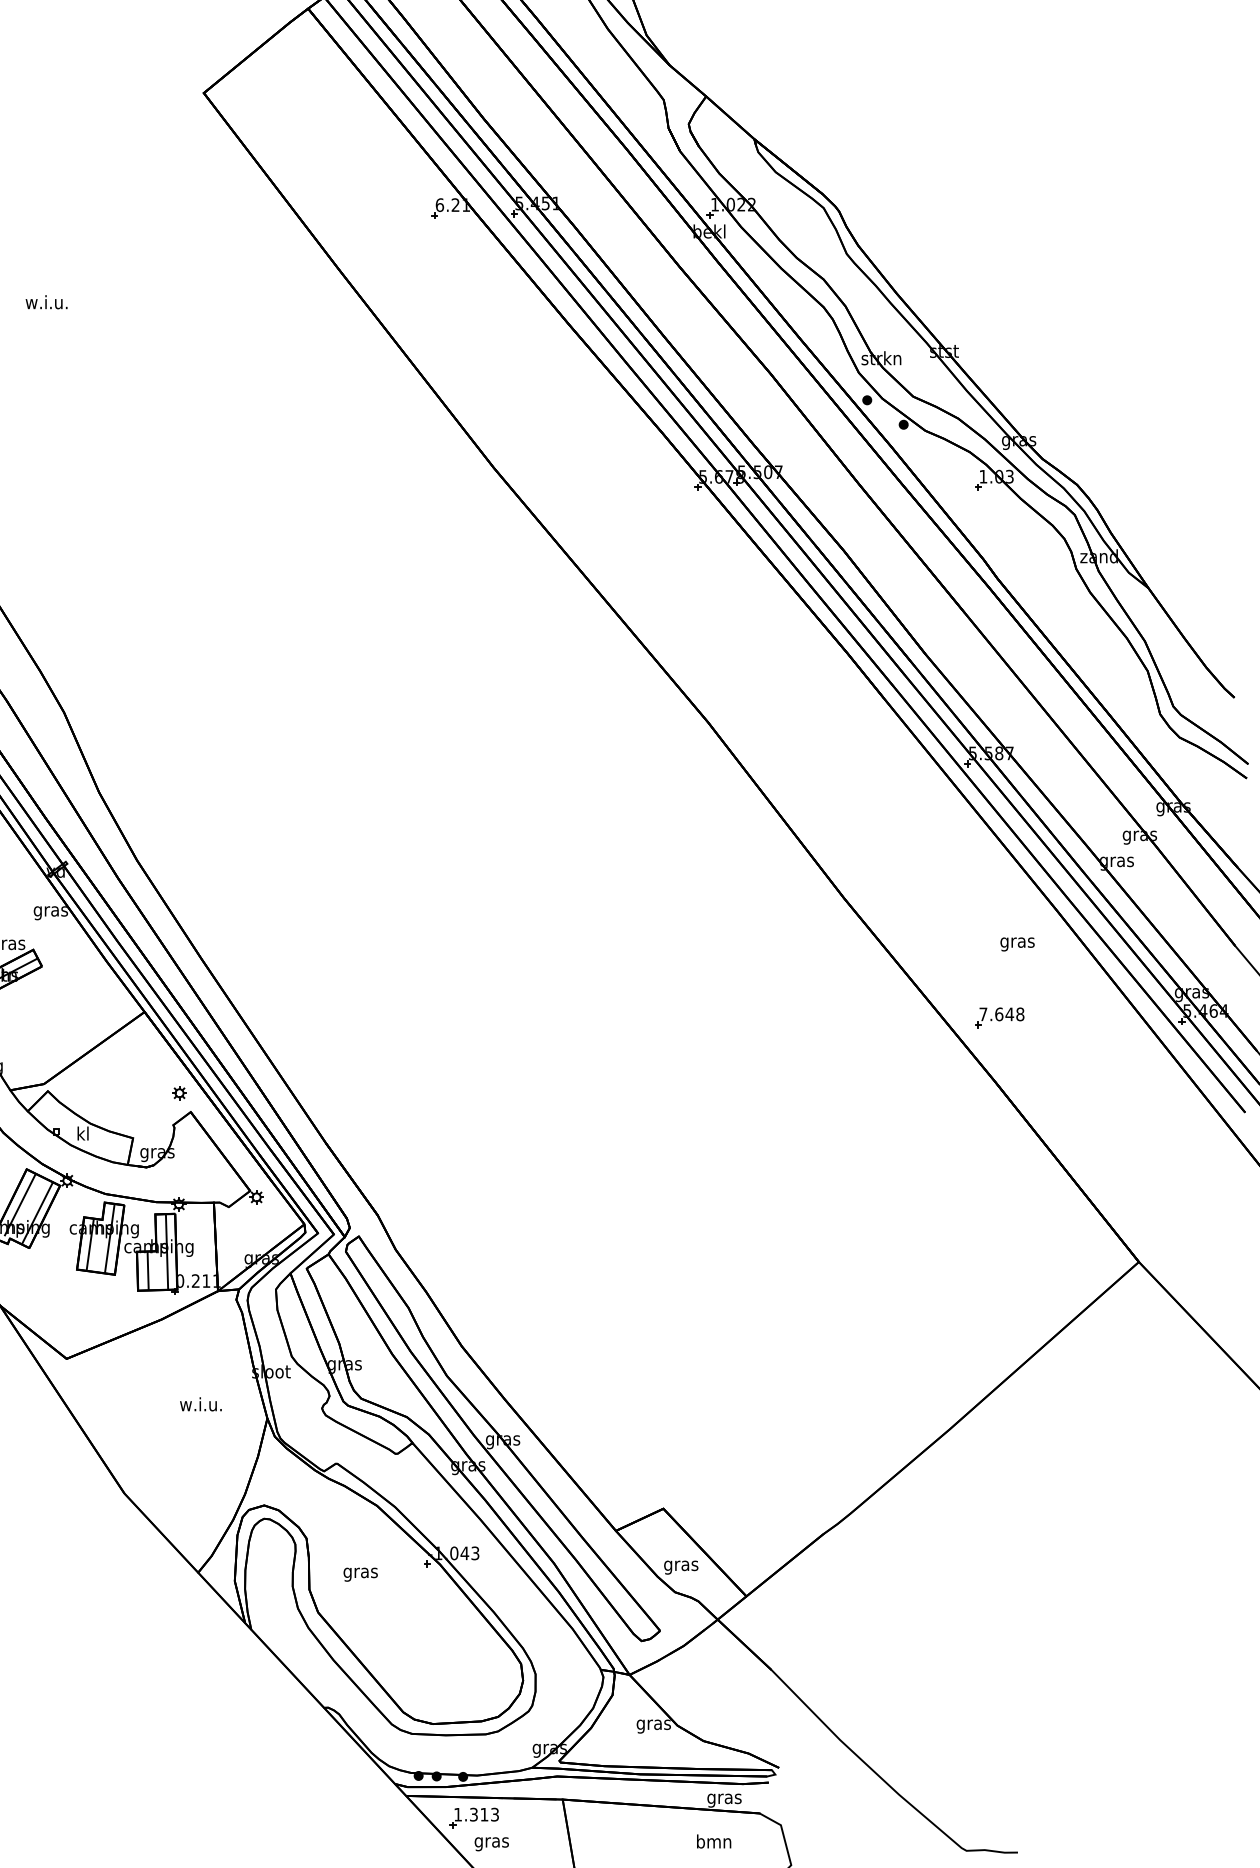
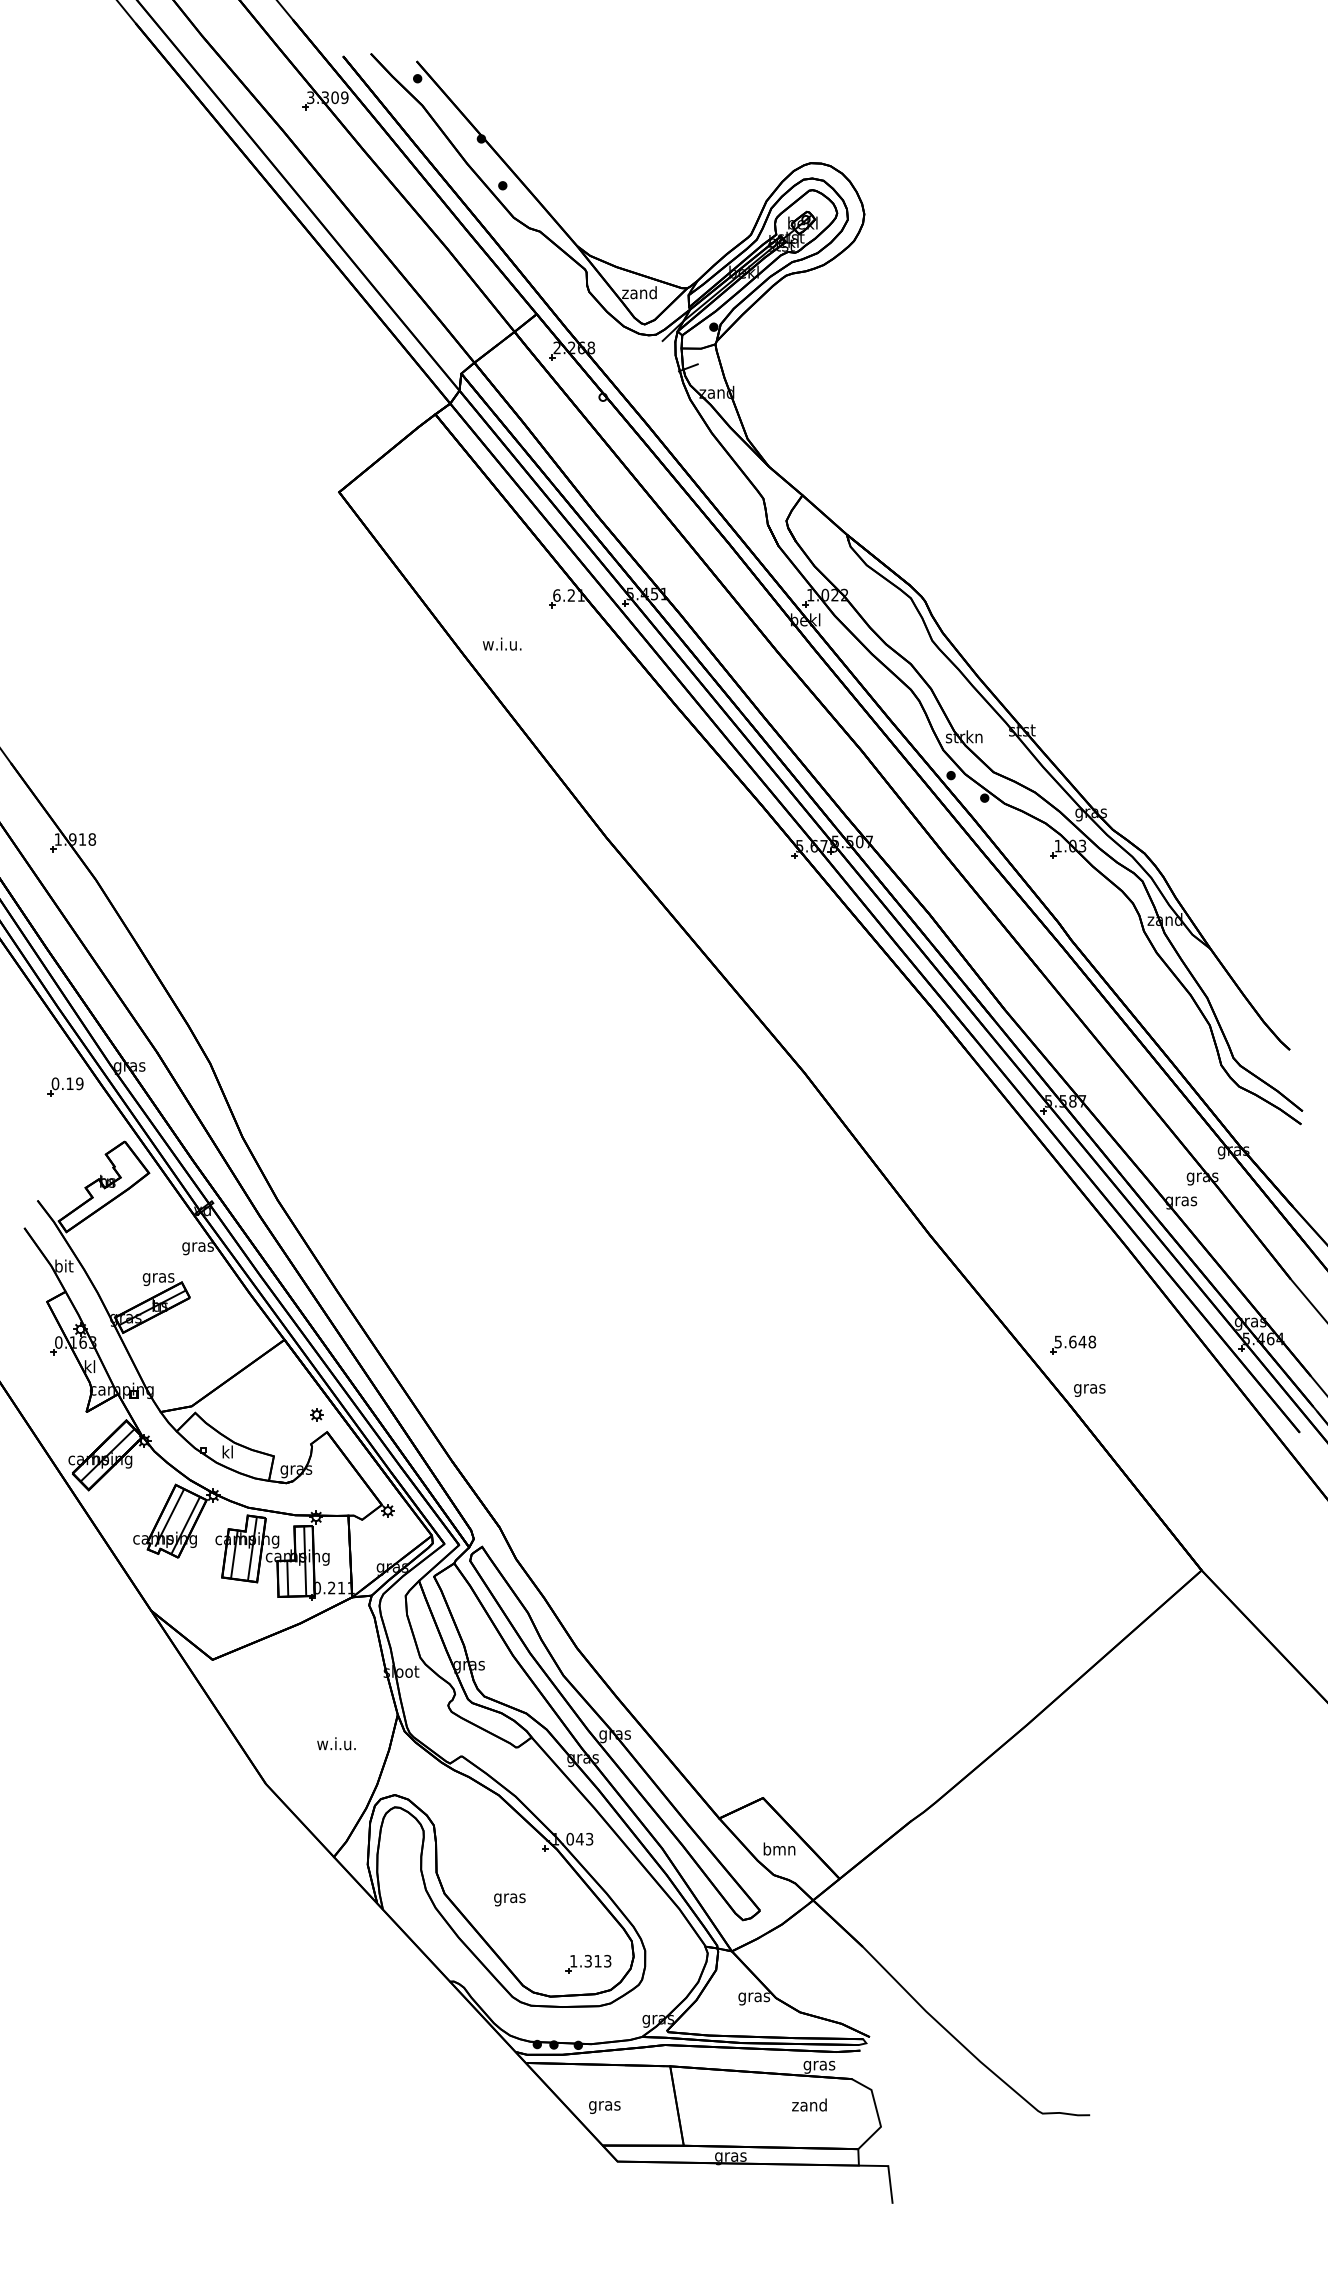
text: (45, 301) -> (501, 643), moved
text: (1017, 944) -> (1089, 1390), moved
text: (982, 1013) -> (1057, 1341), 7.648 -> 5.648
text: (200, 1404) -> (336, 1743), moved
text: (681, 1565) -> (779, 1850), gras -> bmn
text: (360, 1574) -> (509, 1899), moved
part: (474, 1817) -> (588, 1963), moved
text: (713, 1840) -> (809, 2104), bmn -> zand

